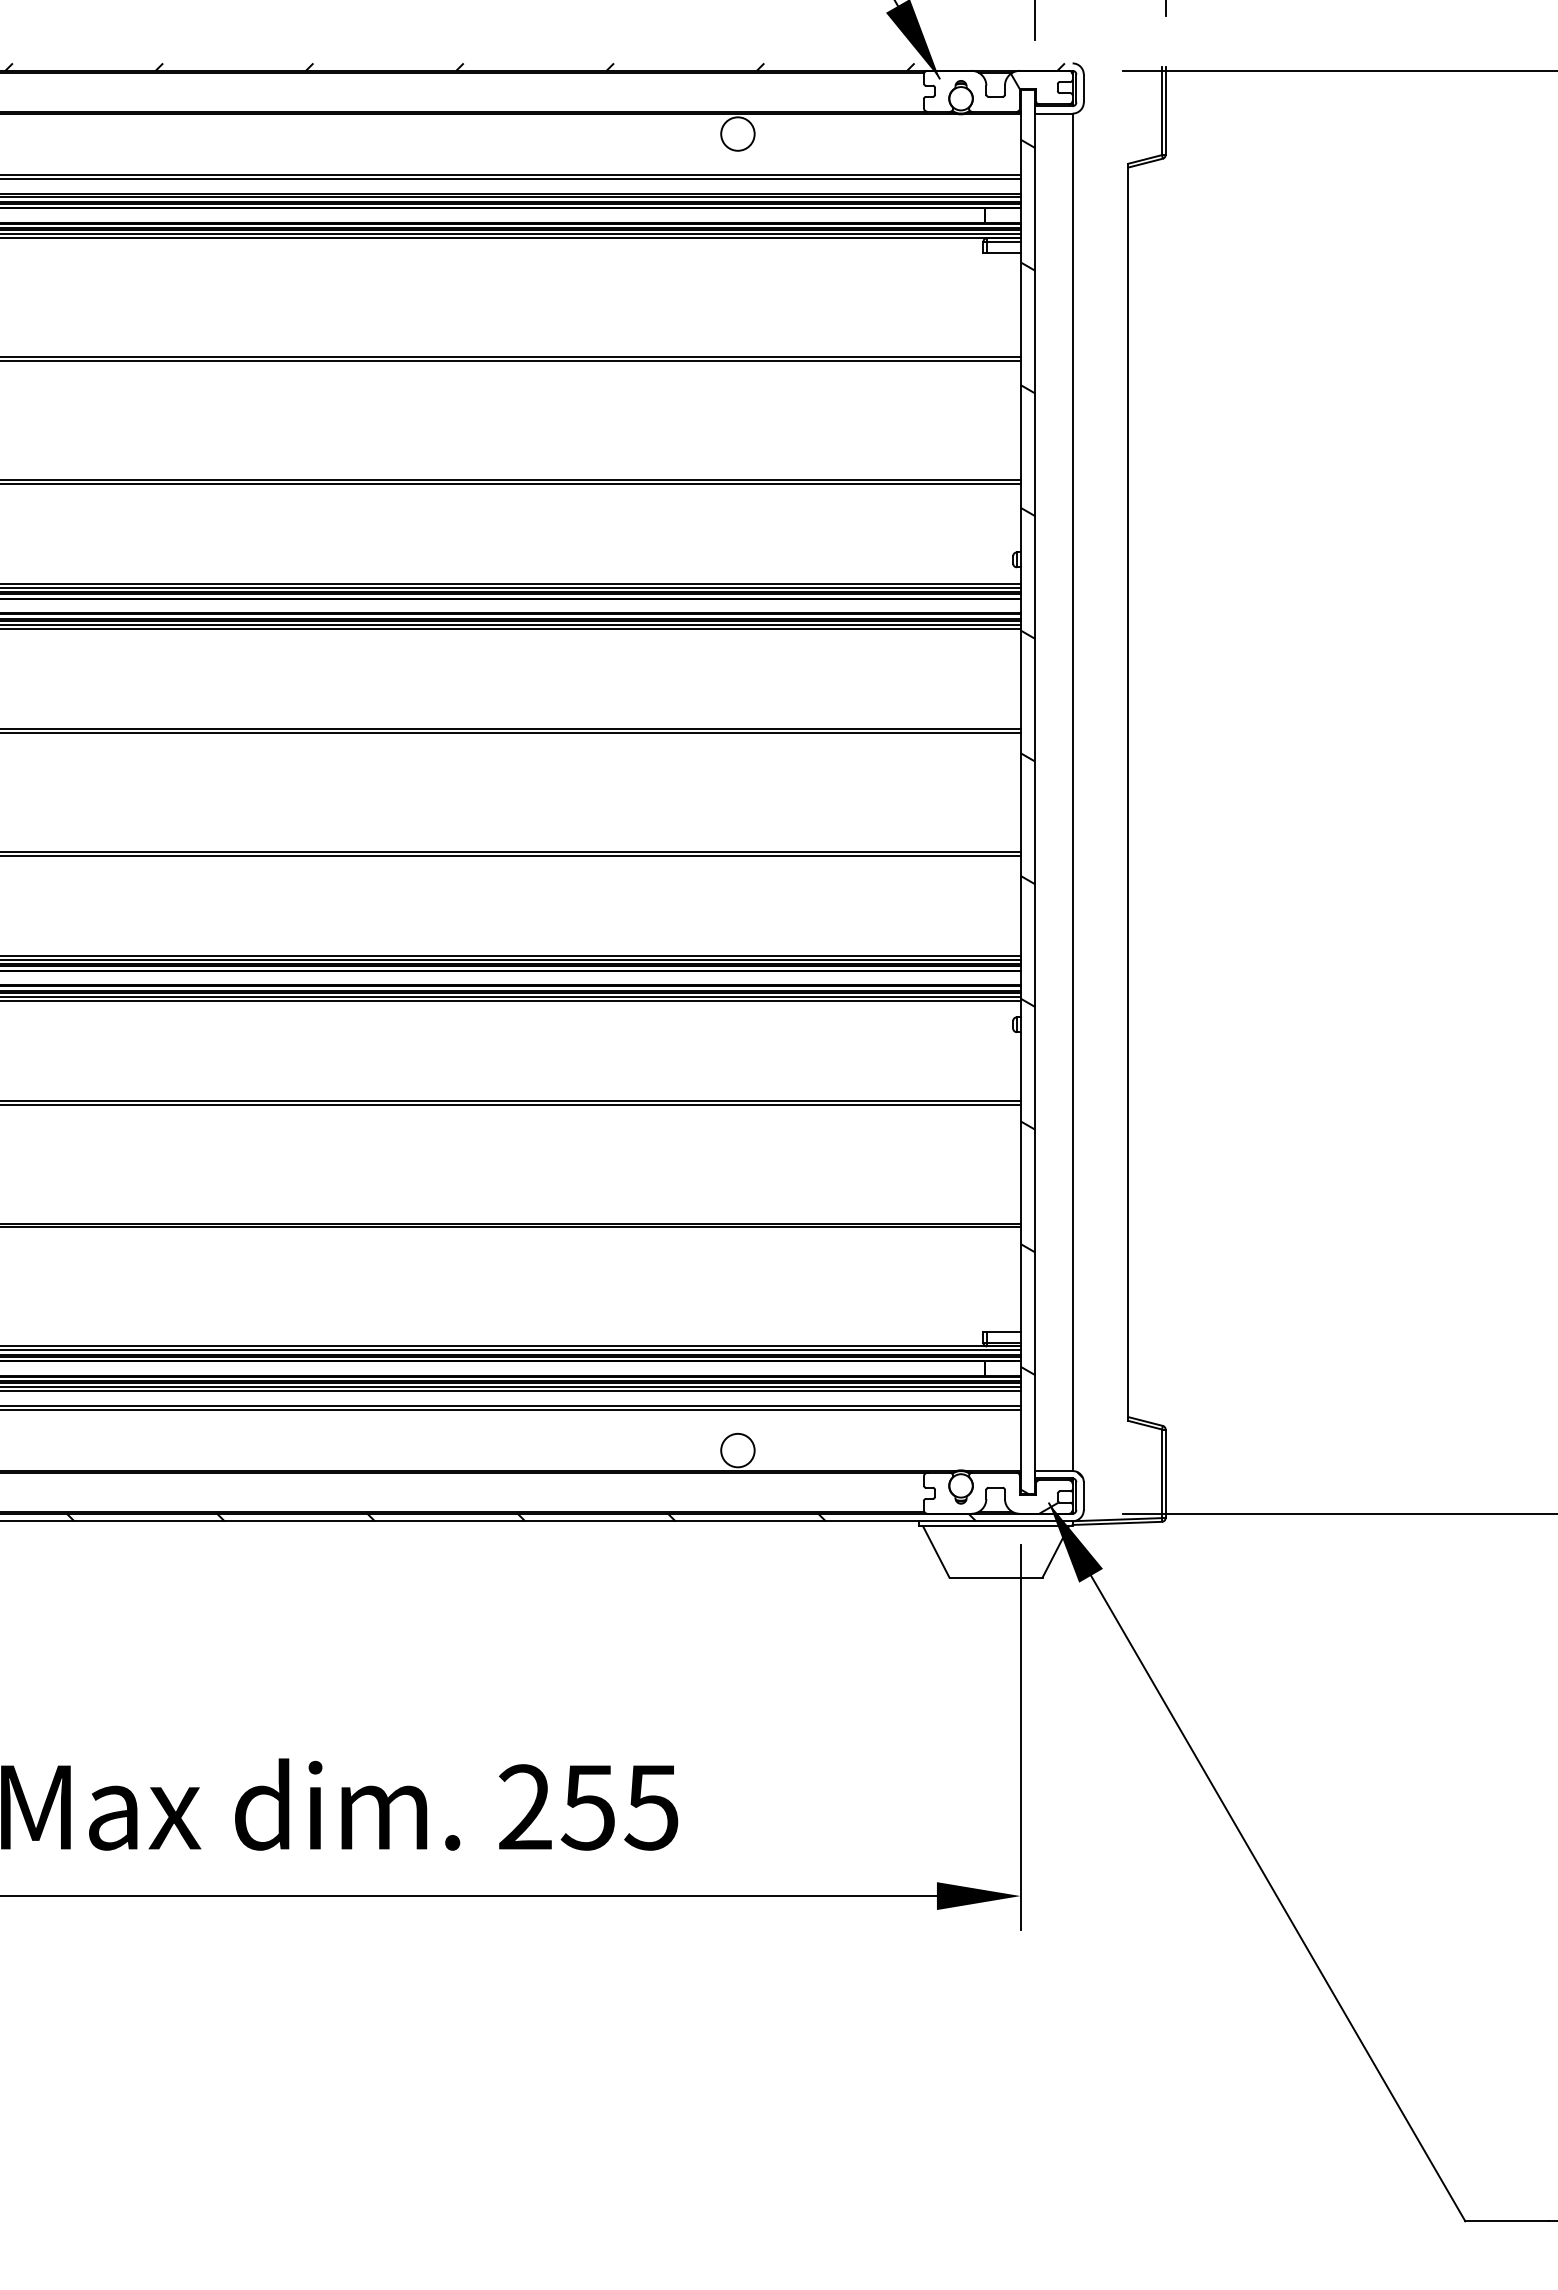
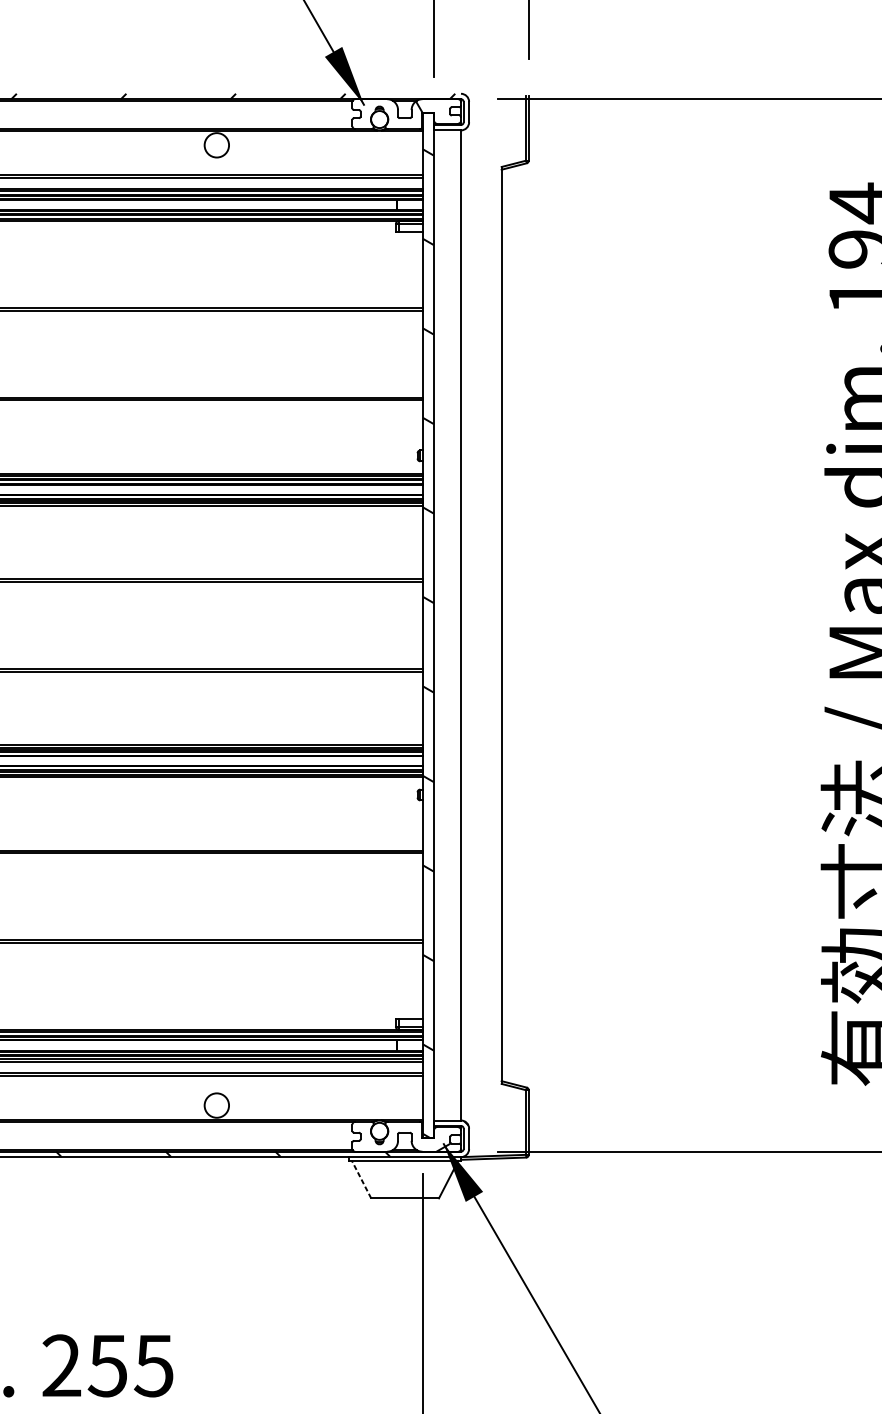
line: (936, 1552) -> (361, 1179), solid -> dashed

